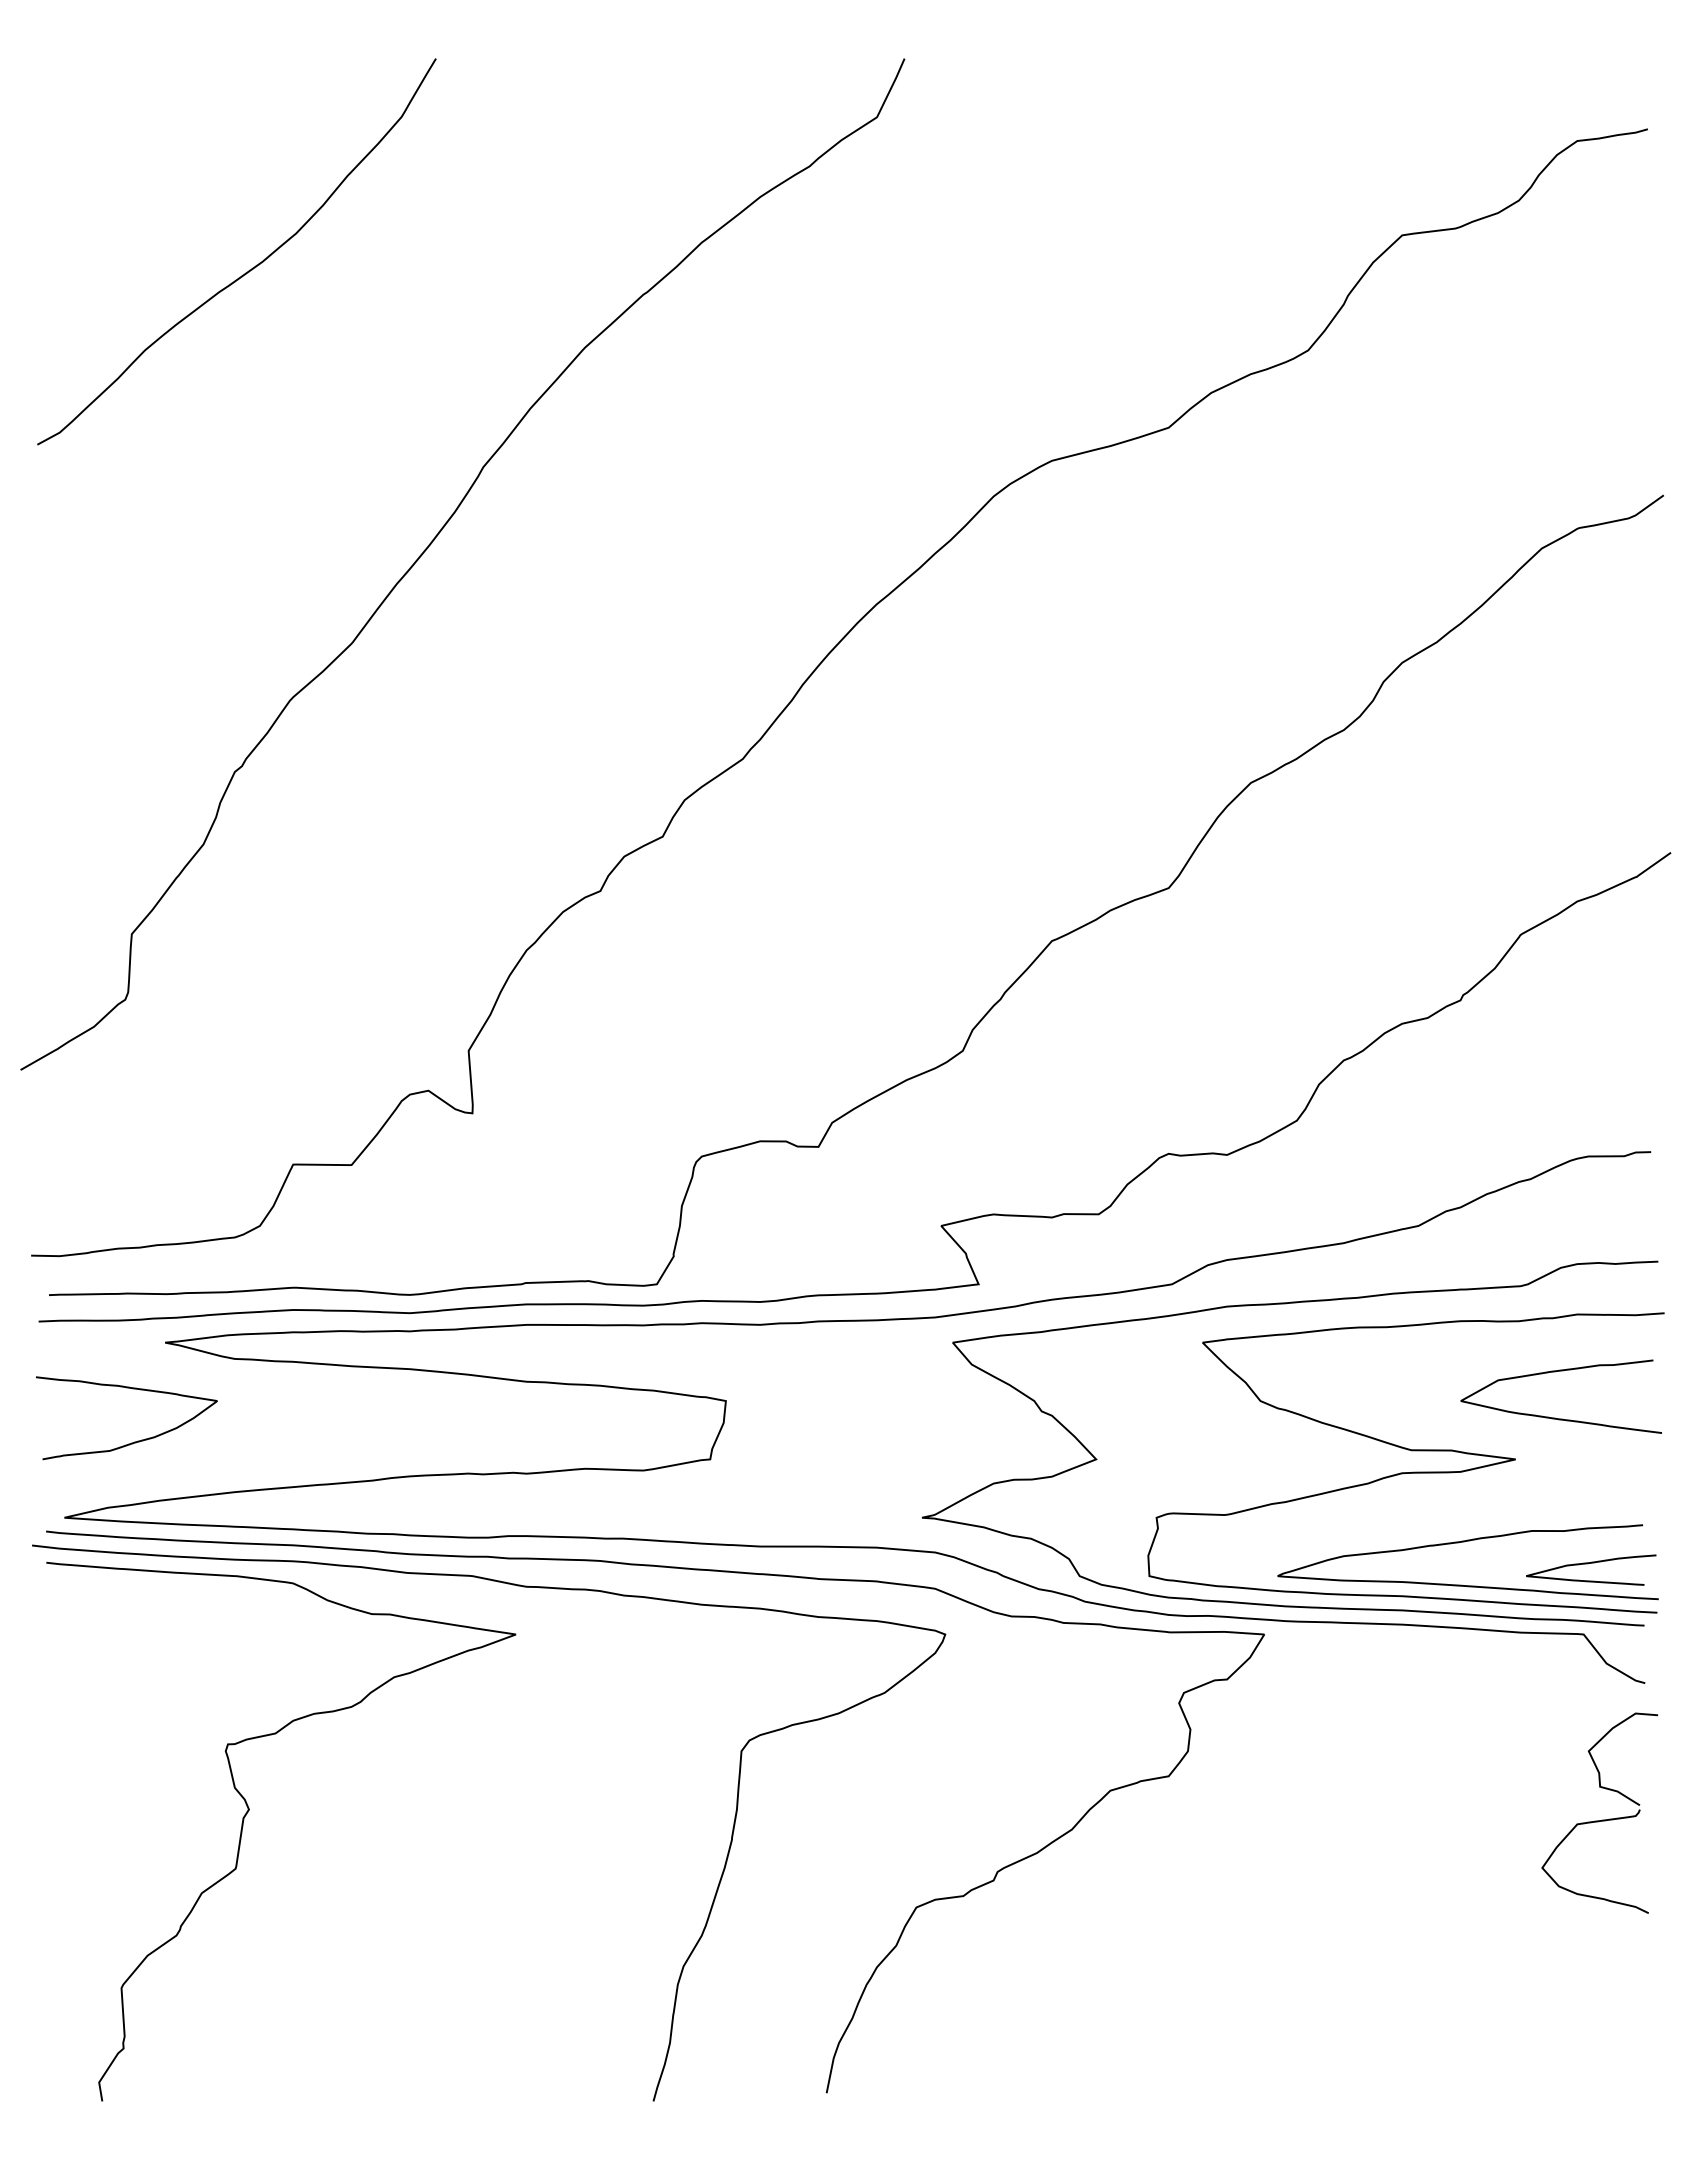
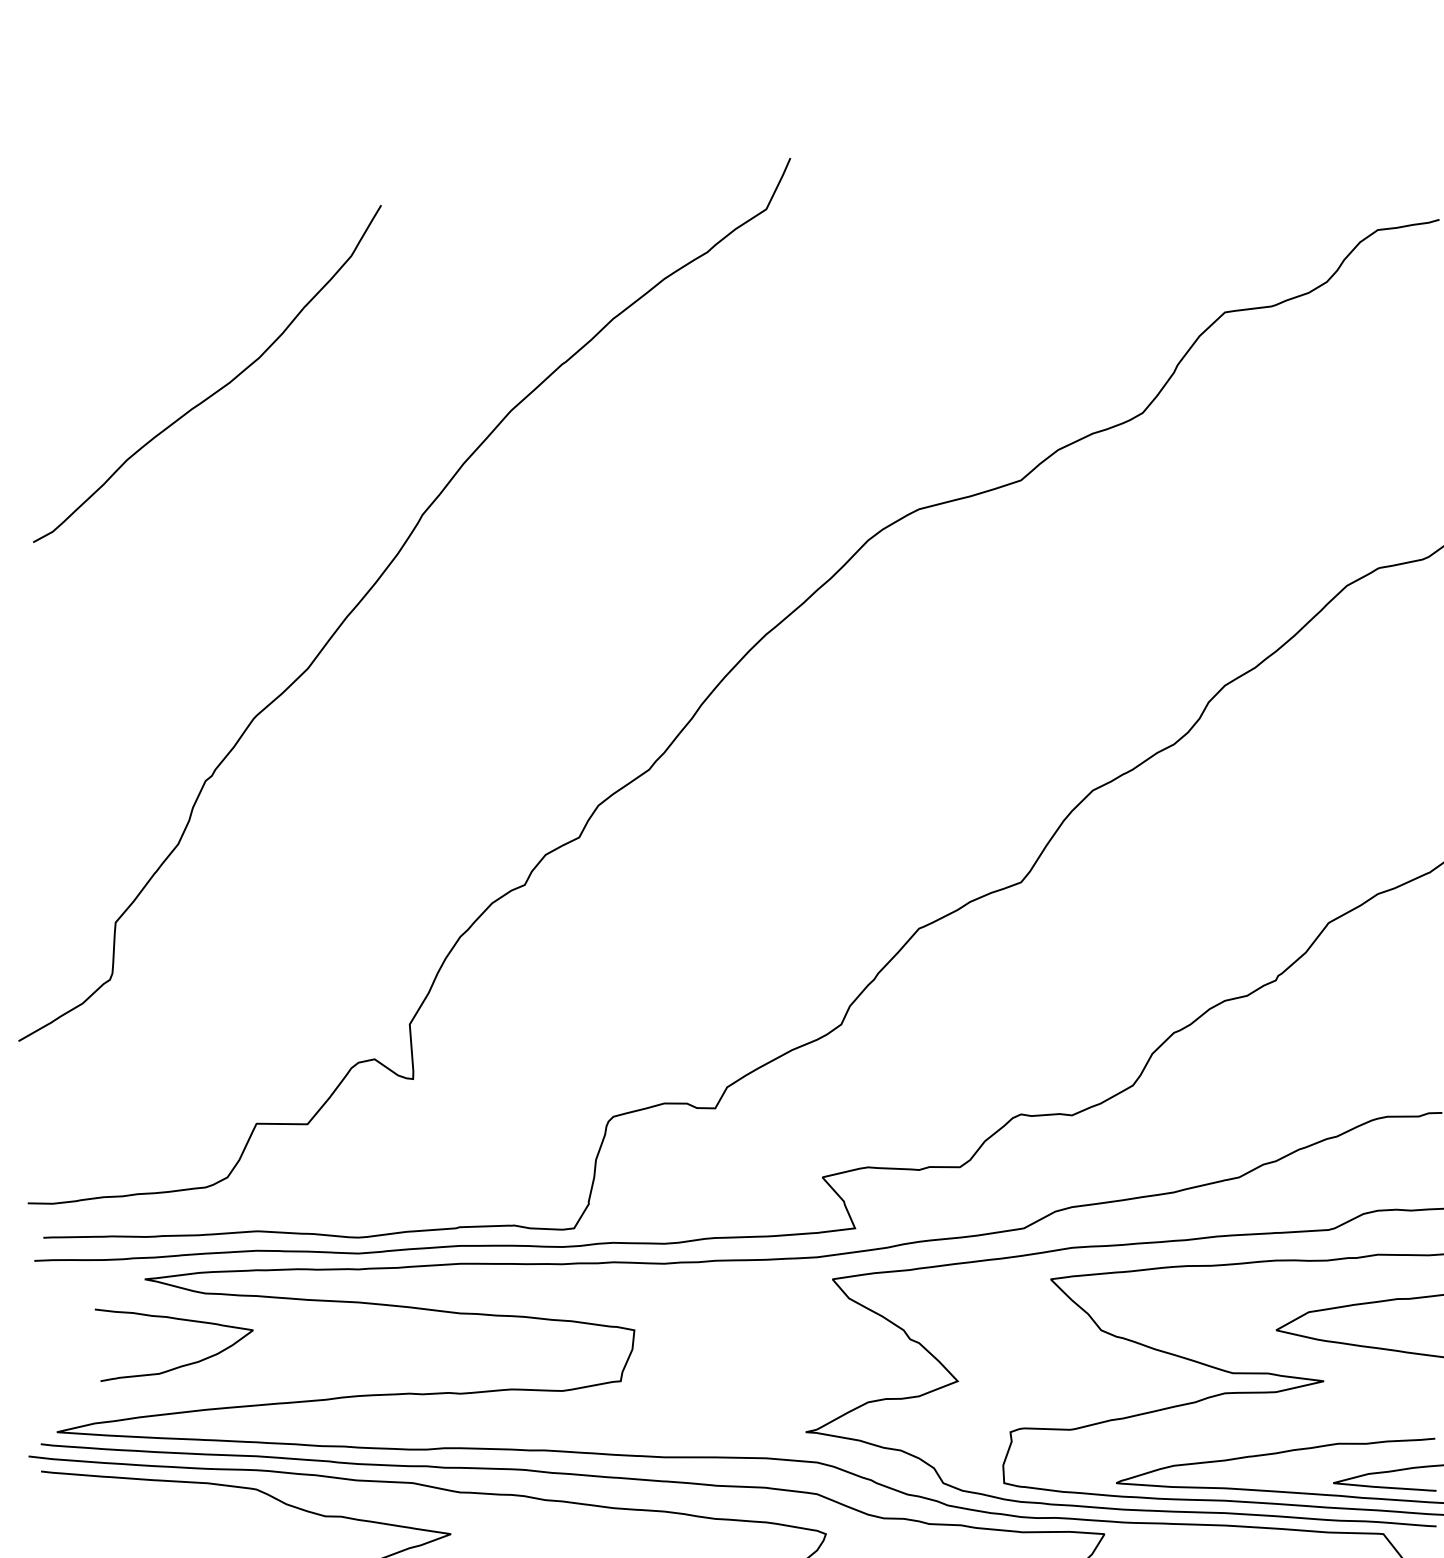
curve: (249, 269) -> (218, 389), moved
curve: (134, 1441) -> (180, 1365), moved

